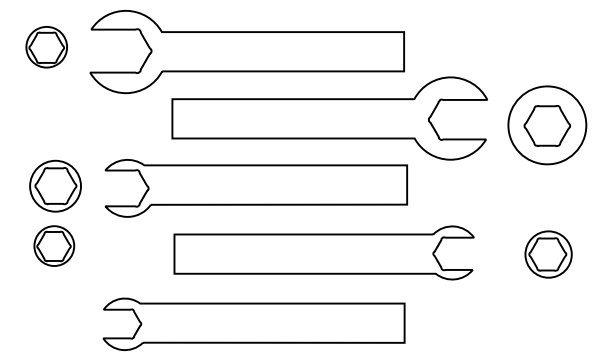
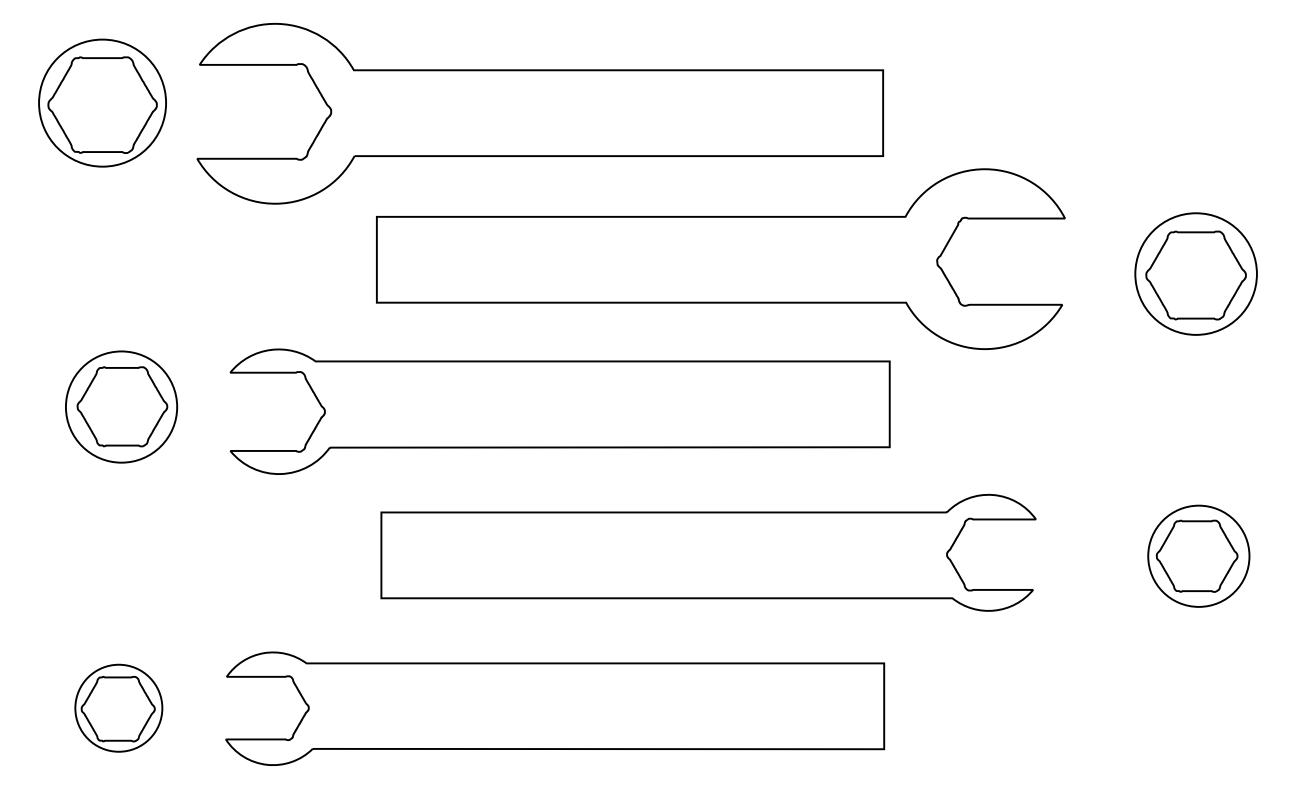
part: (46, 47) -> (101, 103), size x1.43
circle: (547, 125) -> (1196, 274), size x0.71
part: (54, 245) -> (119, 706), moved

